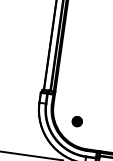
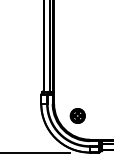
part: (77, 121) -> (77, 115), size x1.67

